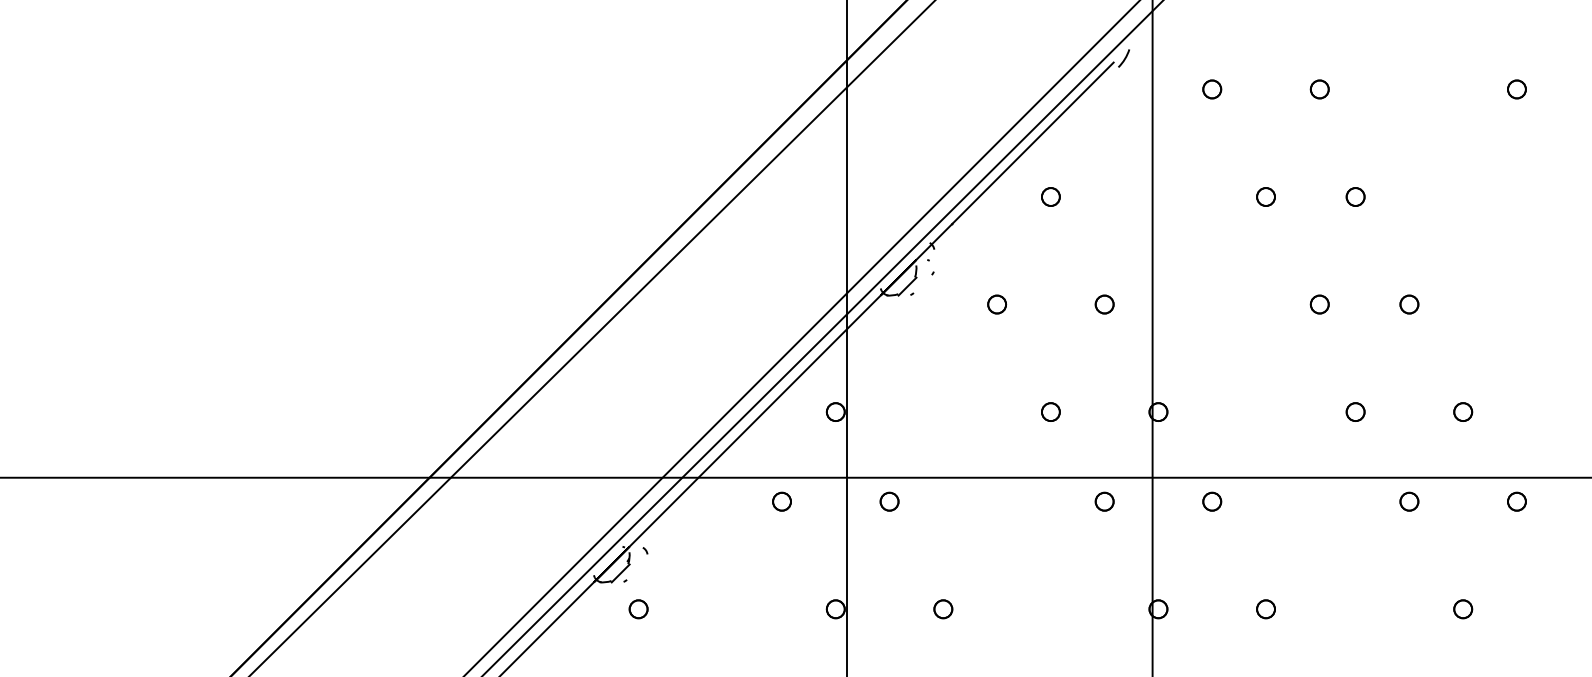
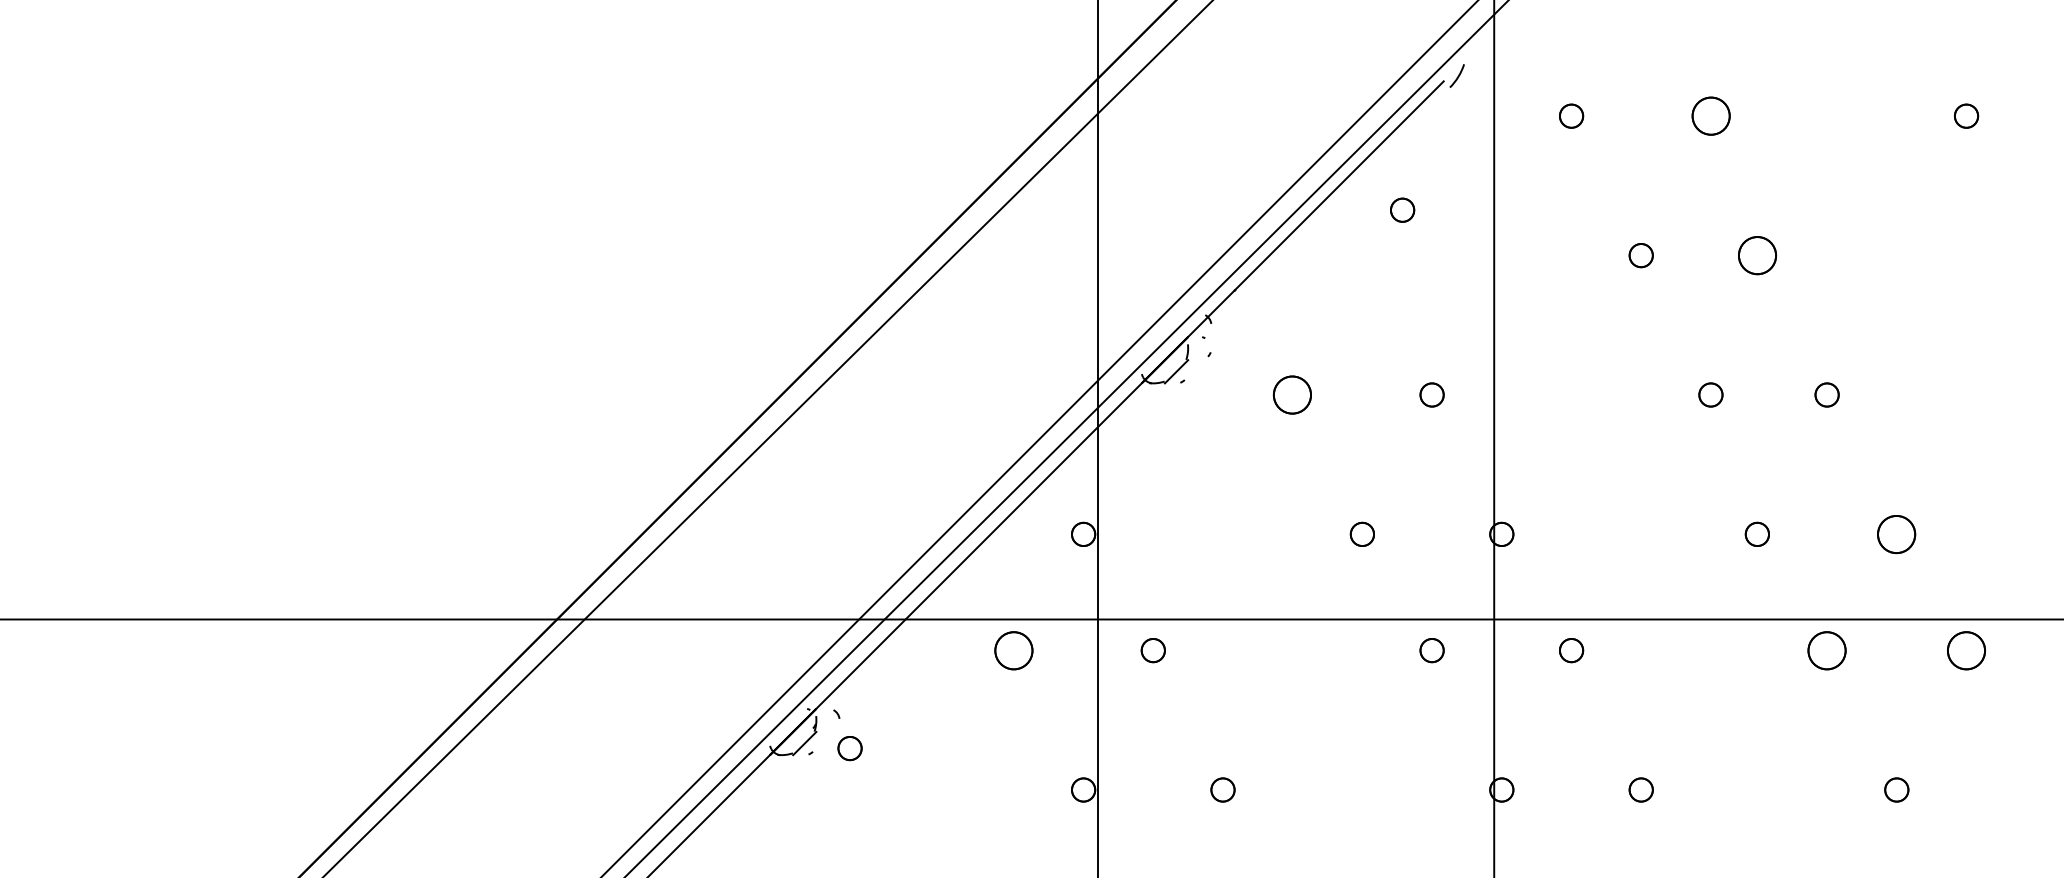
part: (1319, 89) -> (1710, 116), size x1.6
part: (1050, 196) -> (1402, 209), moved
part: (1355, 196) -> (1757, 254), size x1.6
part: (997, 304) -> (1293, 394), size x1.6
part: (1463, 411) -> (1897, 533), size x1.6
part: (781, 501) -> (1013, 650), size x1.6
part: (1409, 501) -> (1827, 650), size x1.6
part: (1516, 501) -> (1965, 650), size x1.6
part: (638, 609) -> (849, 748), moved

